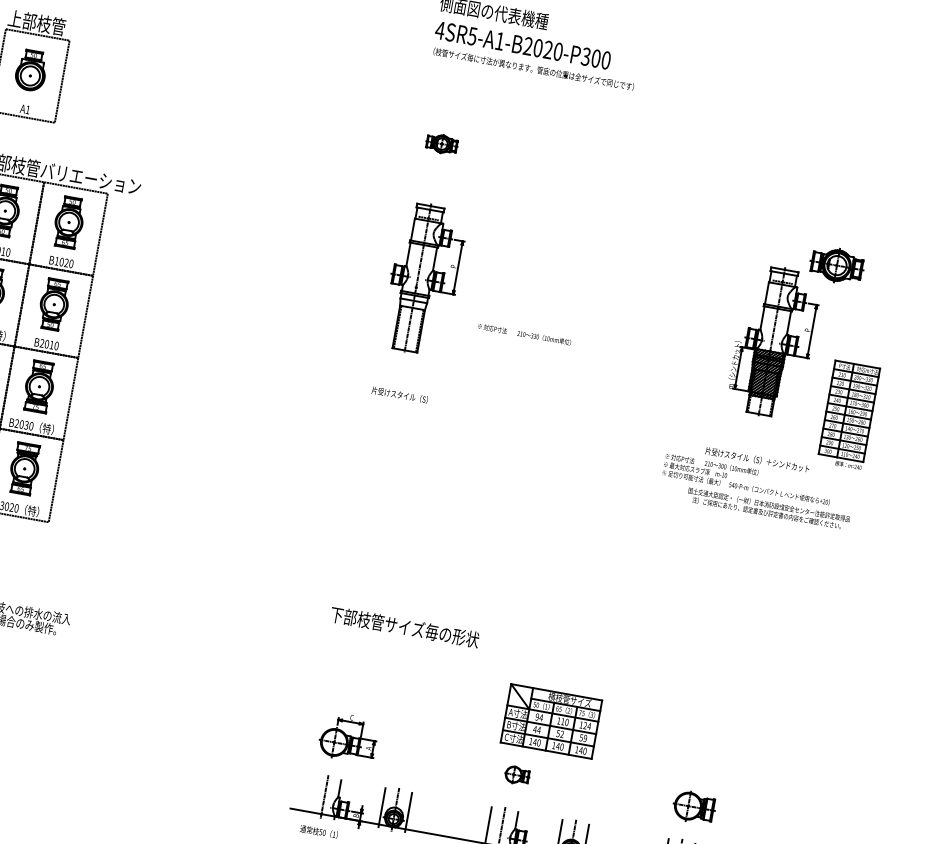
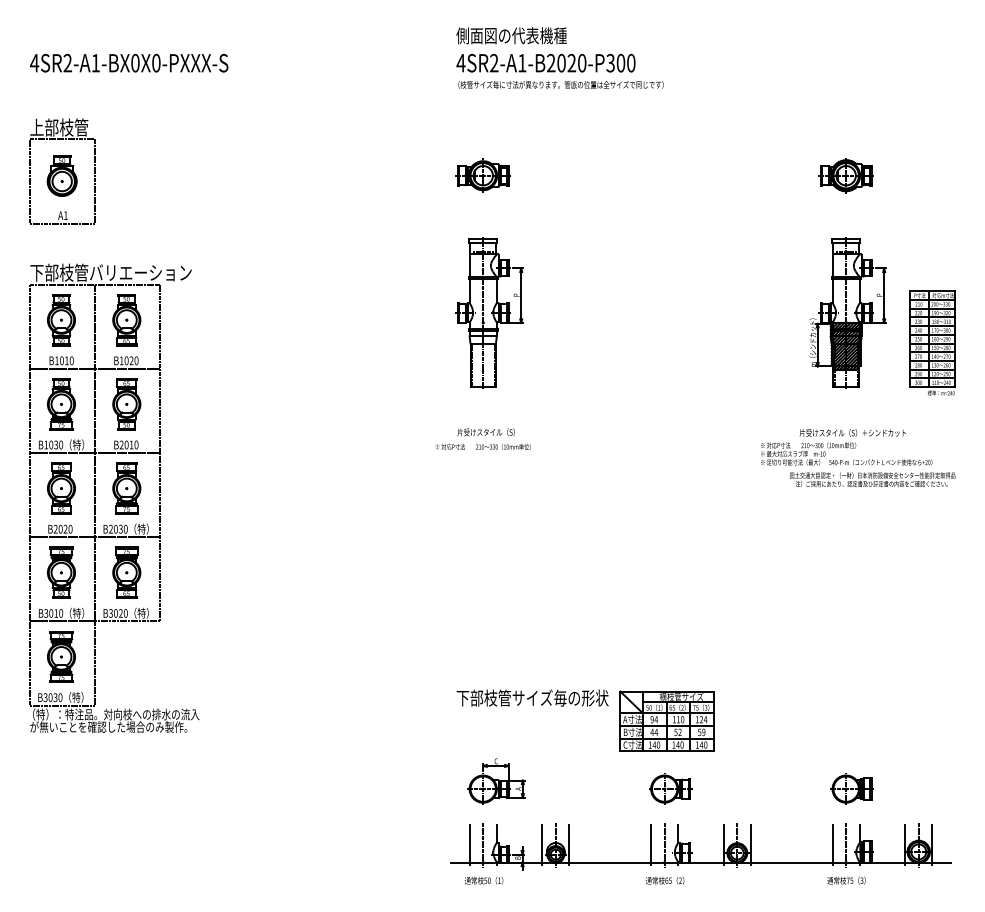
text: (471, 35) -> (493, 62), 4SR5-A1-B2020-P300 -> 4SR2-A1-B2020-P300
part: (441, 143) -> (482, 175), size x1.67
part: (836, 265) -> (845, 175), moved
text: (523, 334) -> (482, 447), moved
part: (848, 414) -> (932, 342), moved
text: (404, 626) -> (532, 697), moved
part: (551, 720) -> (666, 720), moved
part: (517, 774) -> (670, 788), size x1.67
line: (311, 795) -> (469, 845), added

